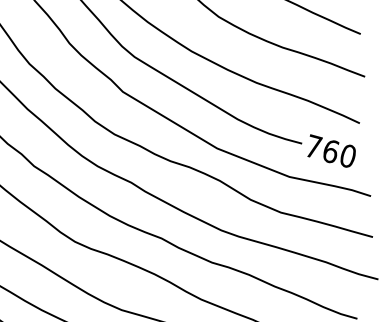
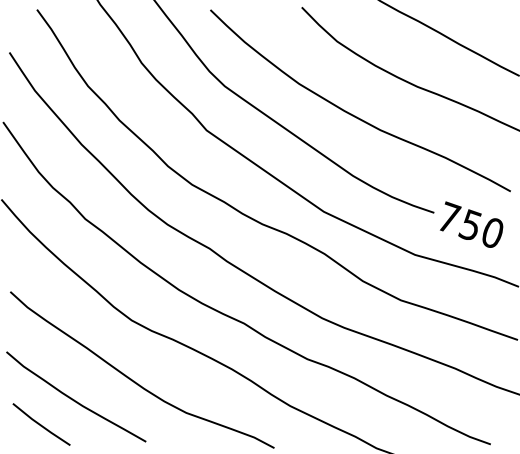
text: (330, 150) -> (470, 224), 760 -> 750

